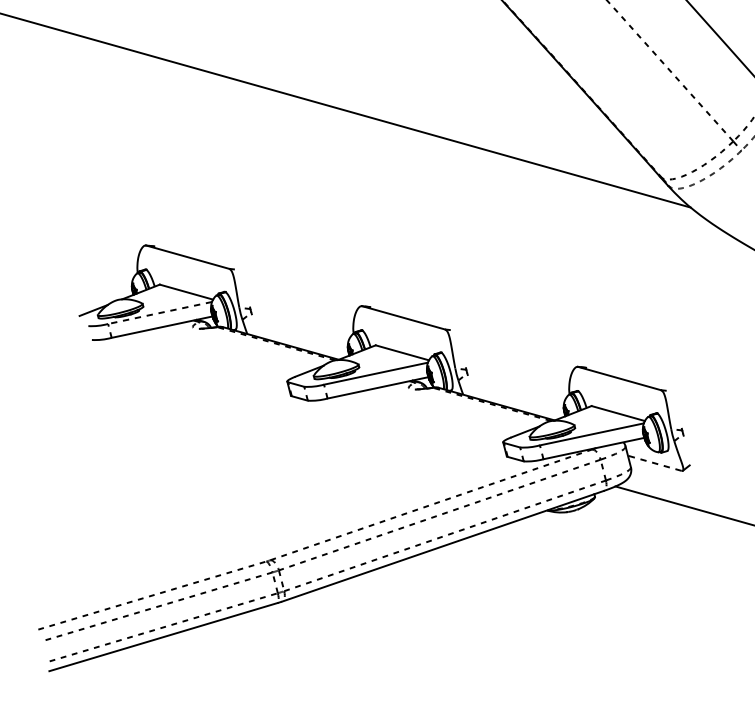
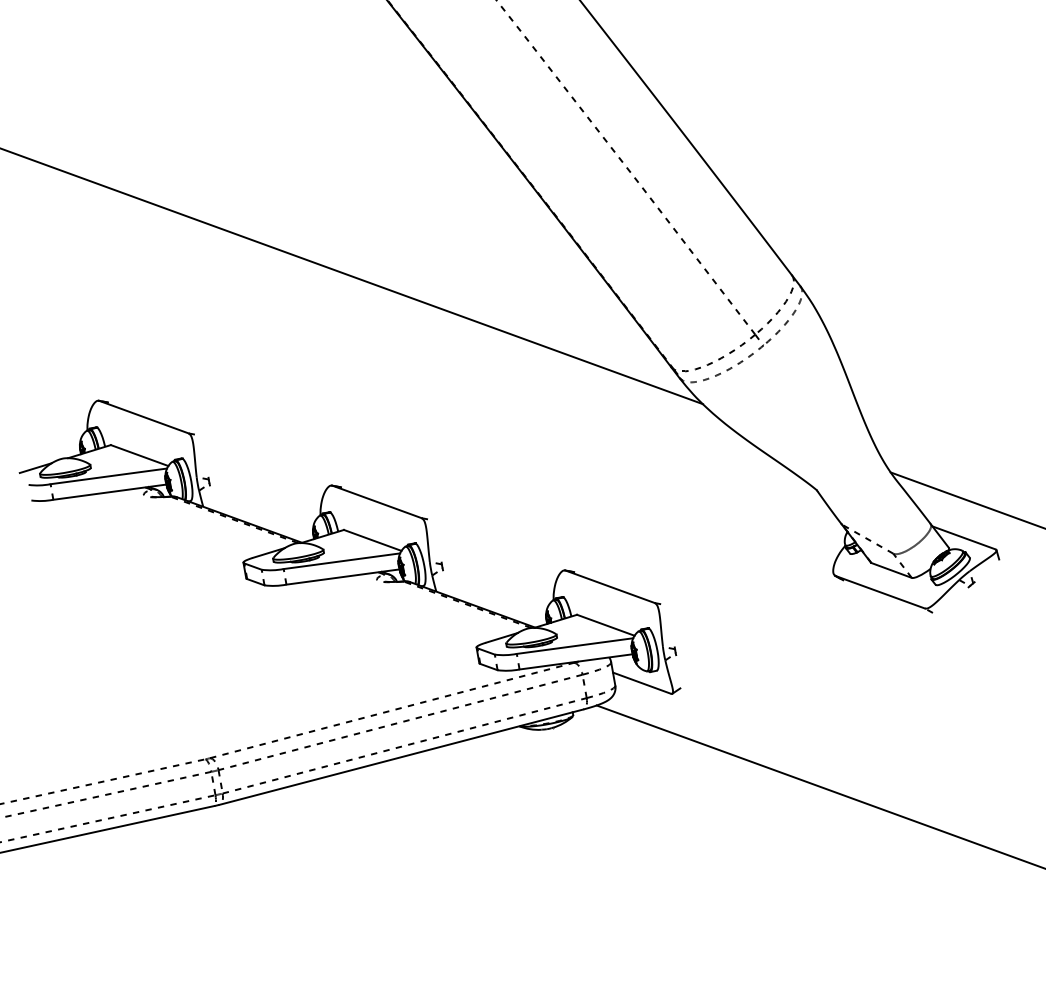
line: (159, 313) -> (108, 476), dashed -> solid
line: (654, 463) -> (641, 683), dashed -> solid

